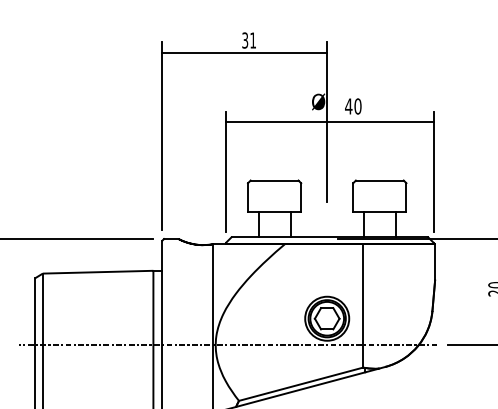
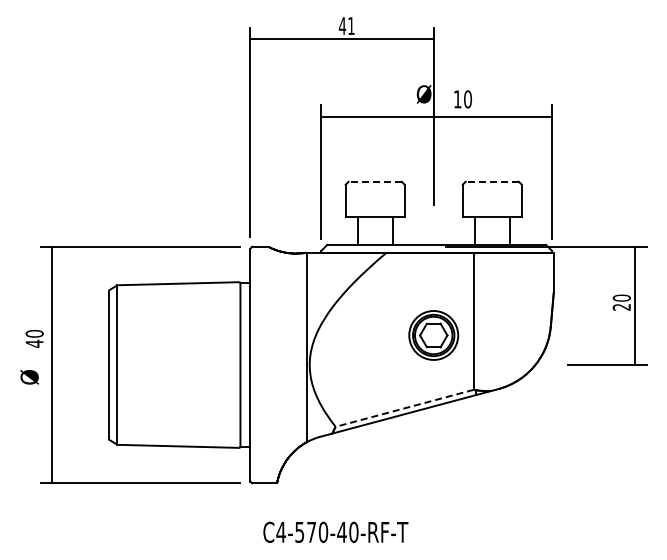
text: (245, 40) -> (342, 26), 31 -> 41
text: (348, 106) -> (457, 99), 40 -> 10
line: (274, 180) -> (375, 181), solid -> dashed
line: (380, 180) -> (492, 181), solid -> dashed
line: (228, 345) -> (323, 365), removed
line: (300, 384) -> (404, 408), solid -> dashed

